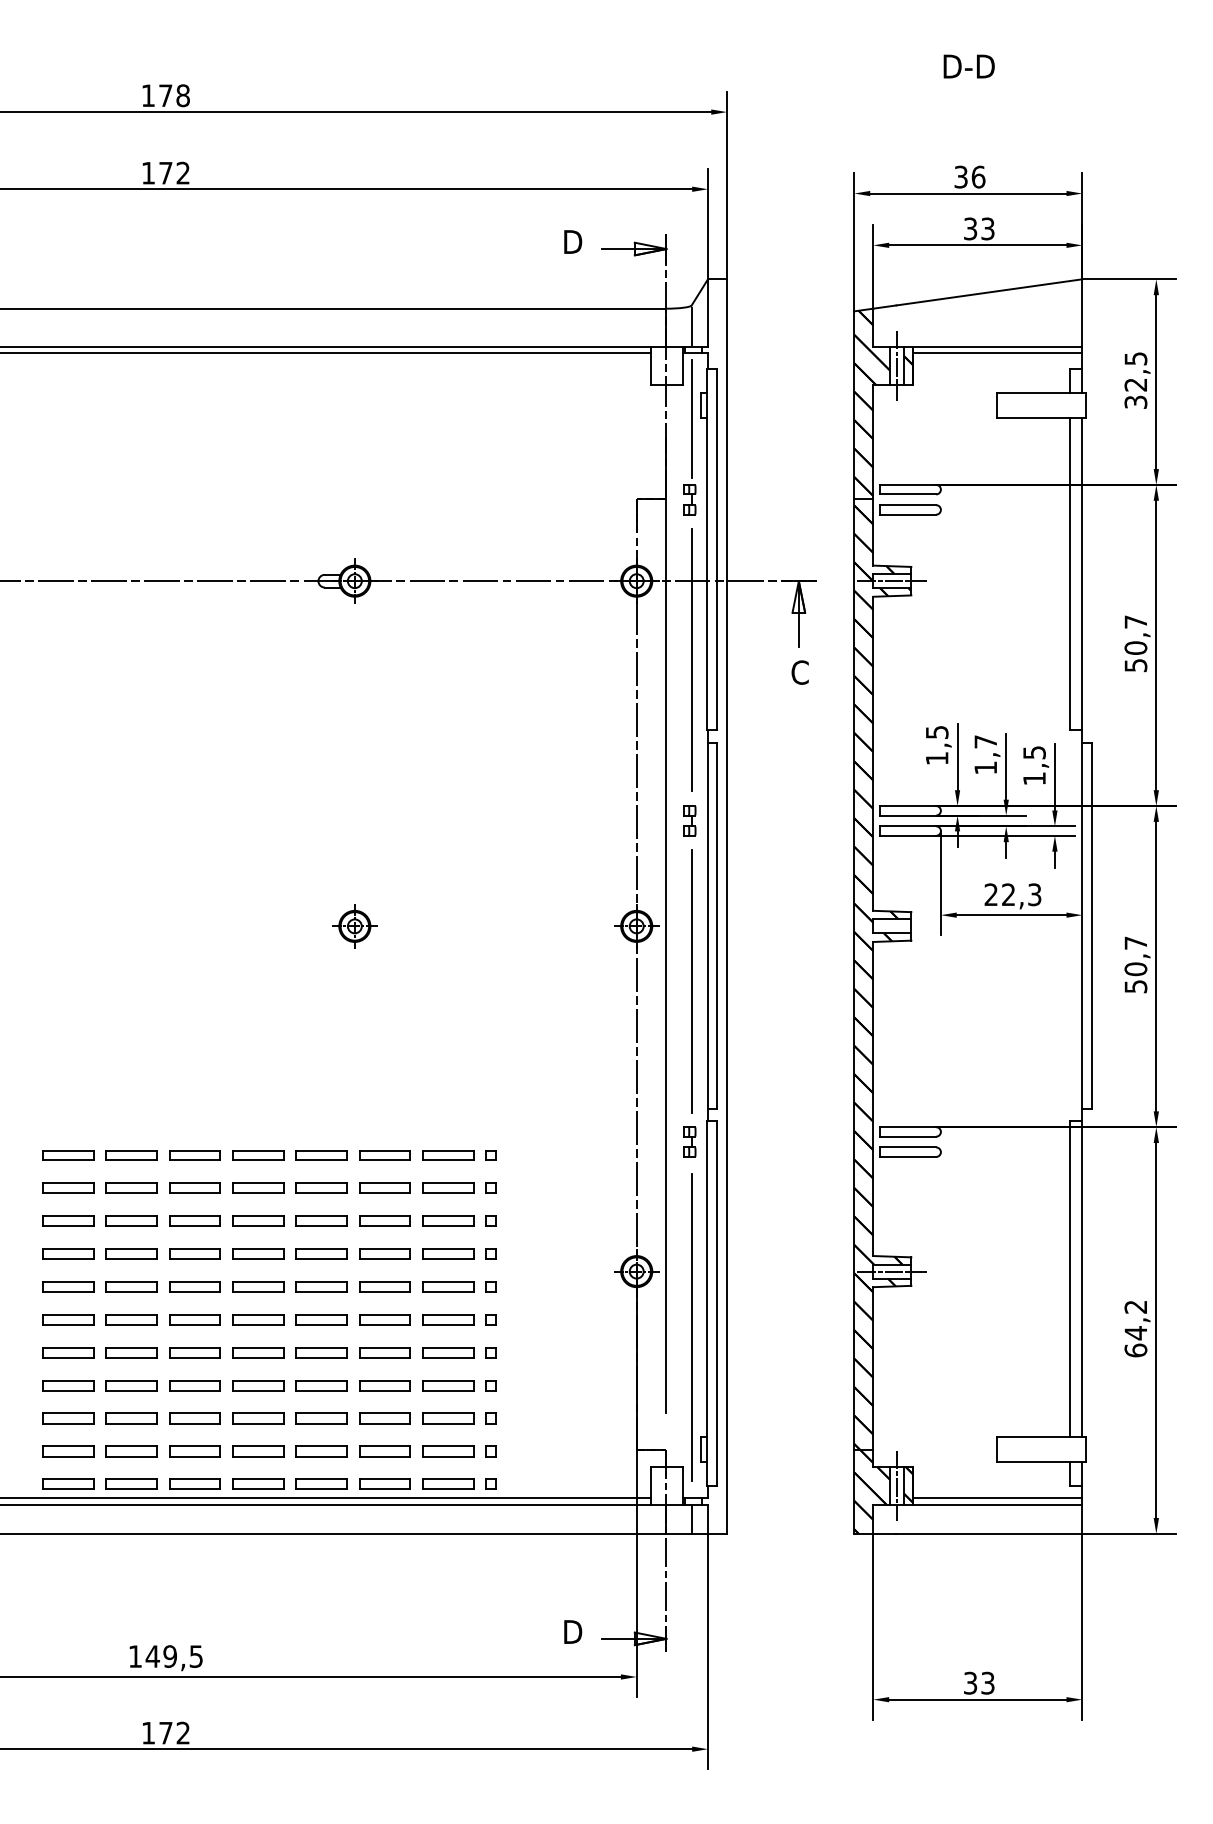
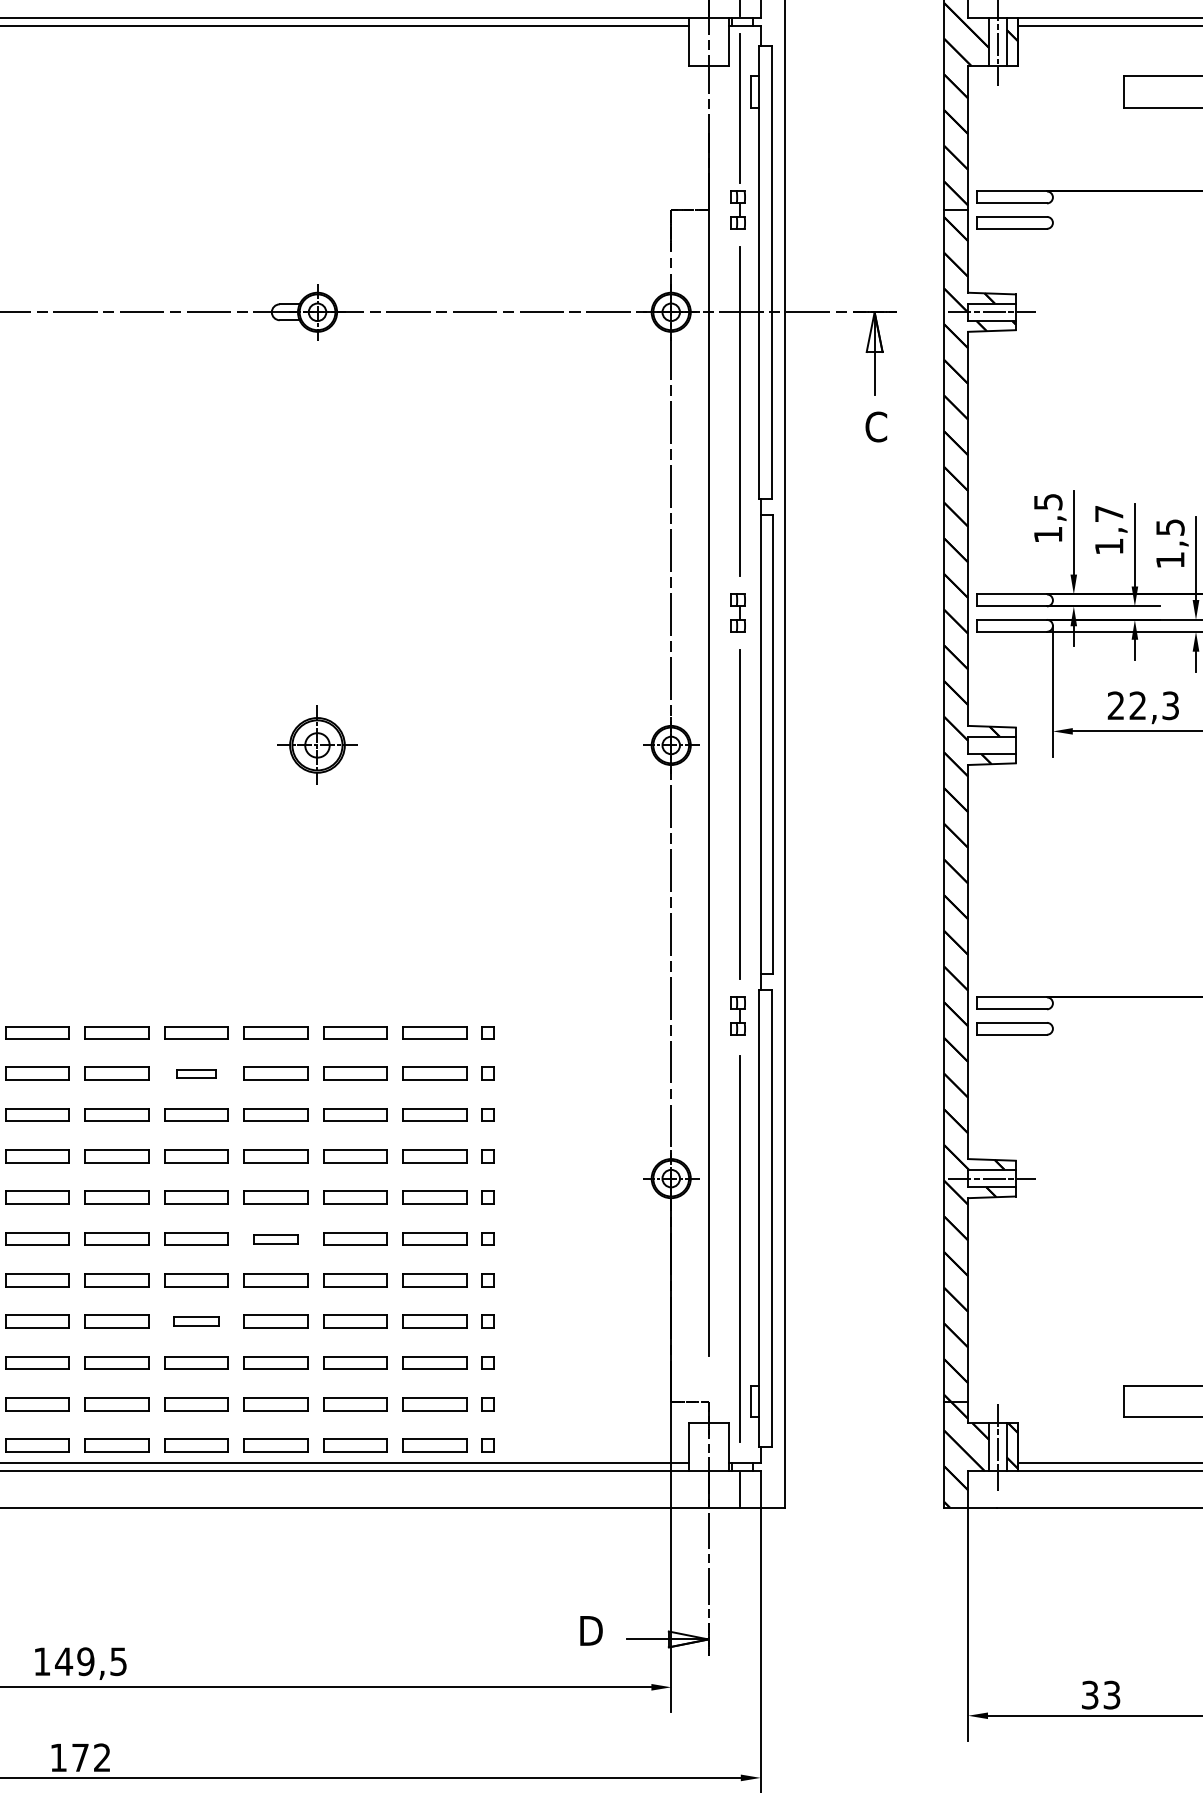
part: (354, 926) -> (317, 745), size x1.4
part: (258, 1187) -> (196, 1073), size x0.6
part: (321, 1319) -> (275, 1238), size x0.7
part: (258, 1385) -> (196, 1321), size x0.7

